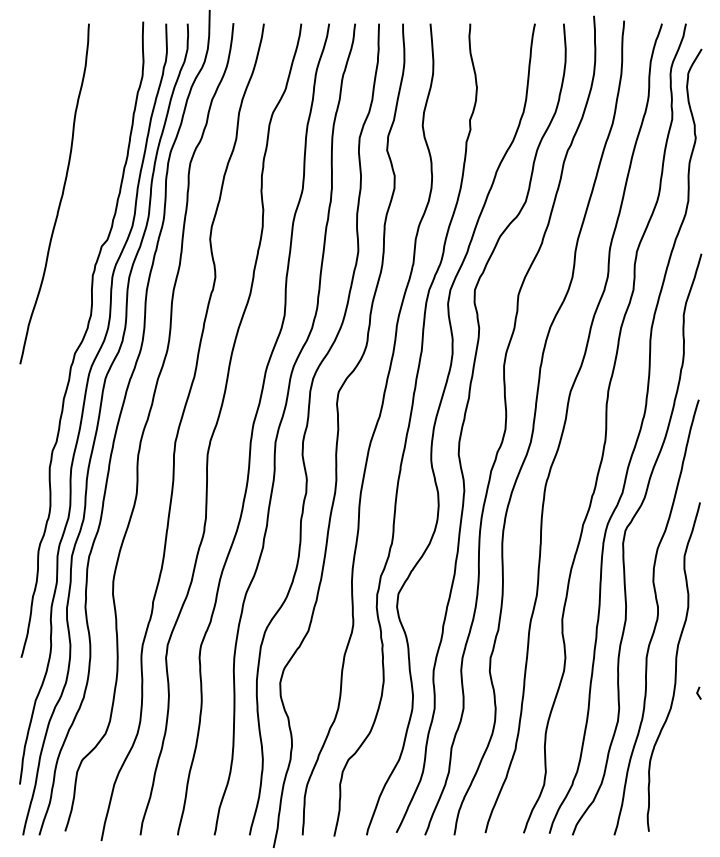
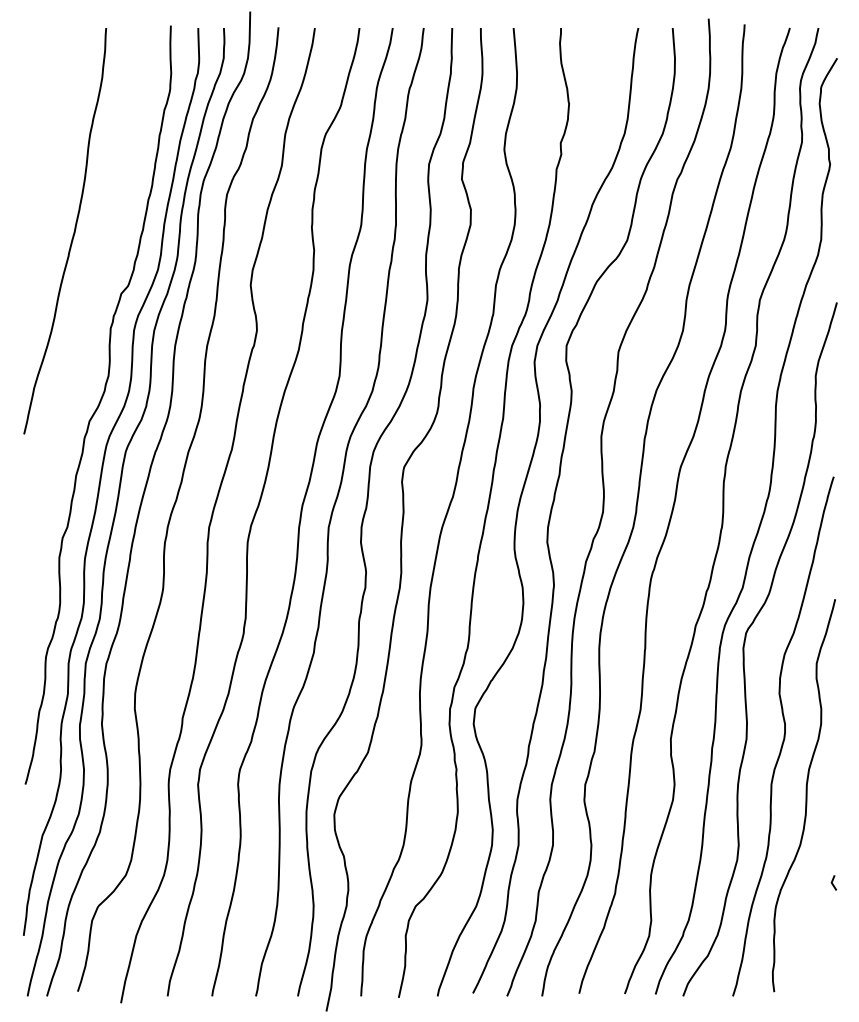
line: (698, 692) -> (833, 882), moved

